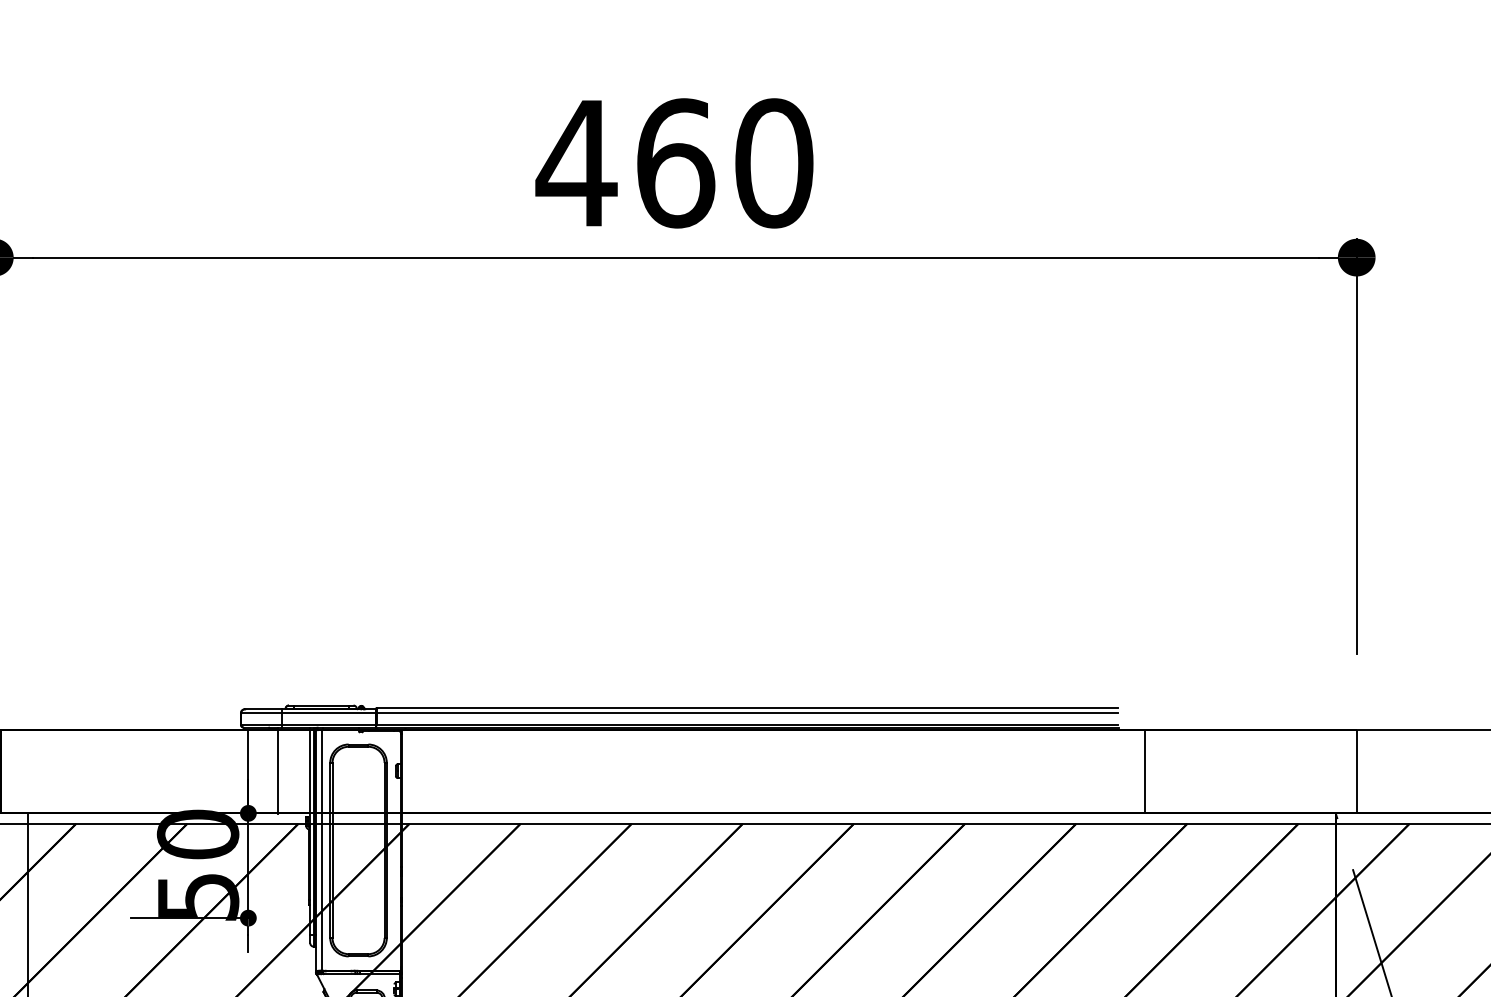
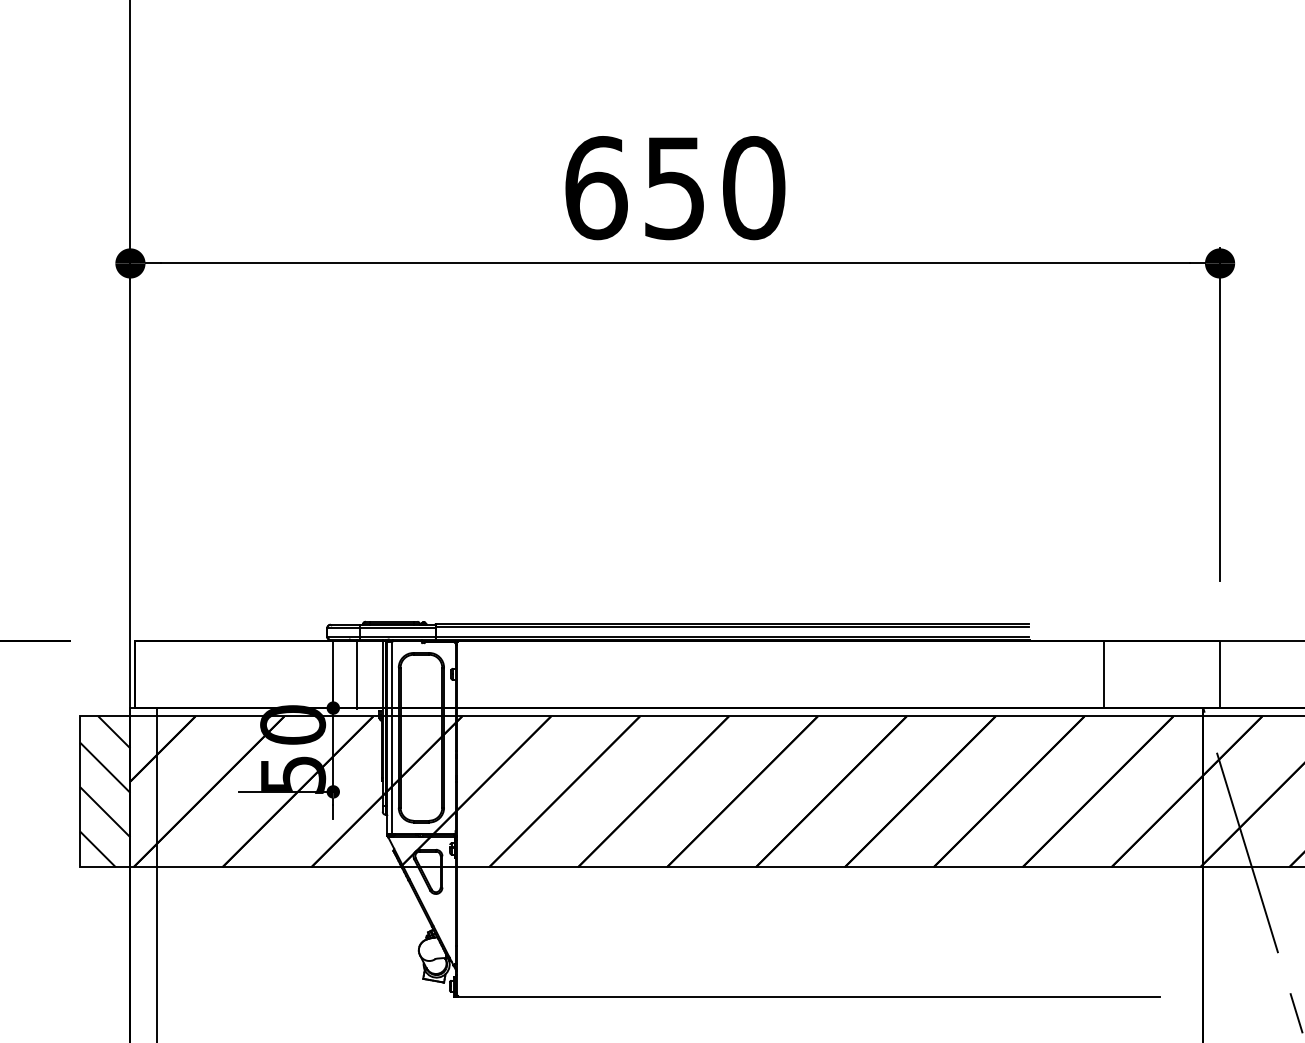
text: (624, 163) -> (634, 188), 460 -> 650
line: (1144, 771) -> (1104, 674), moved

